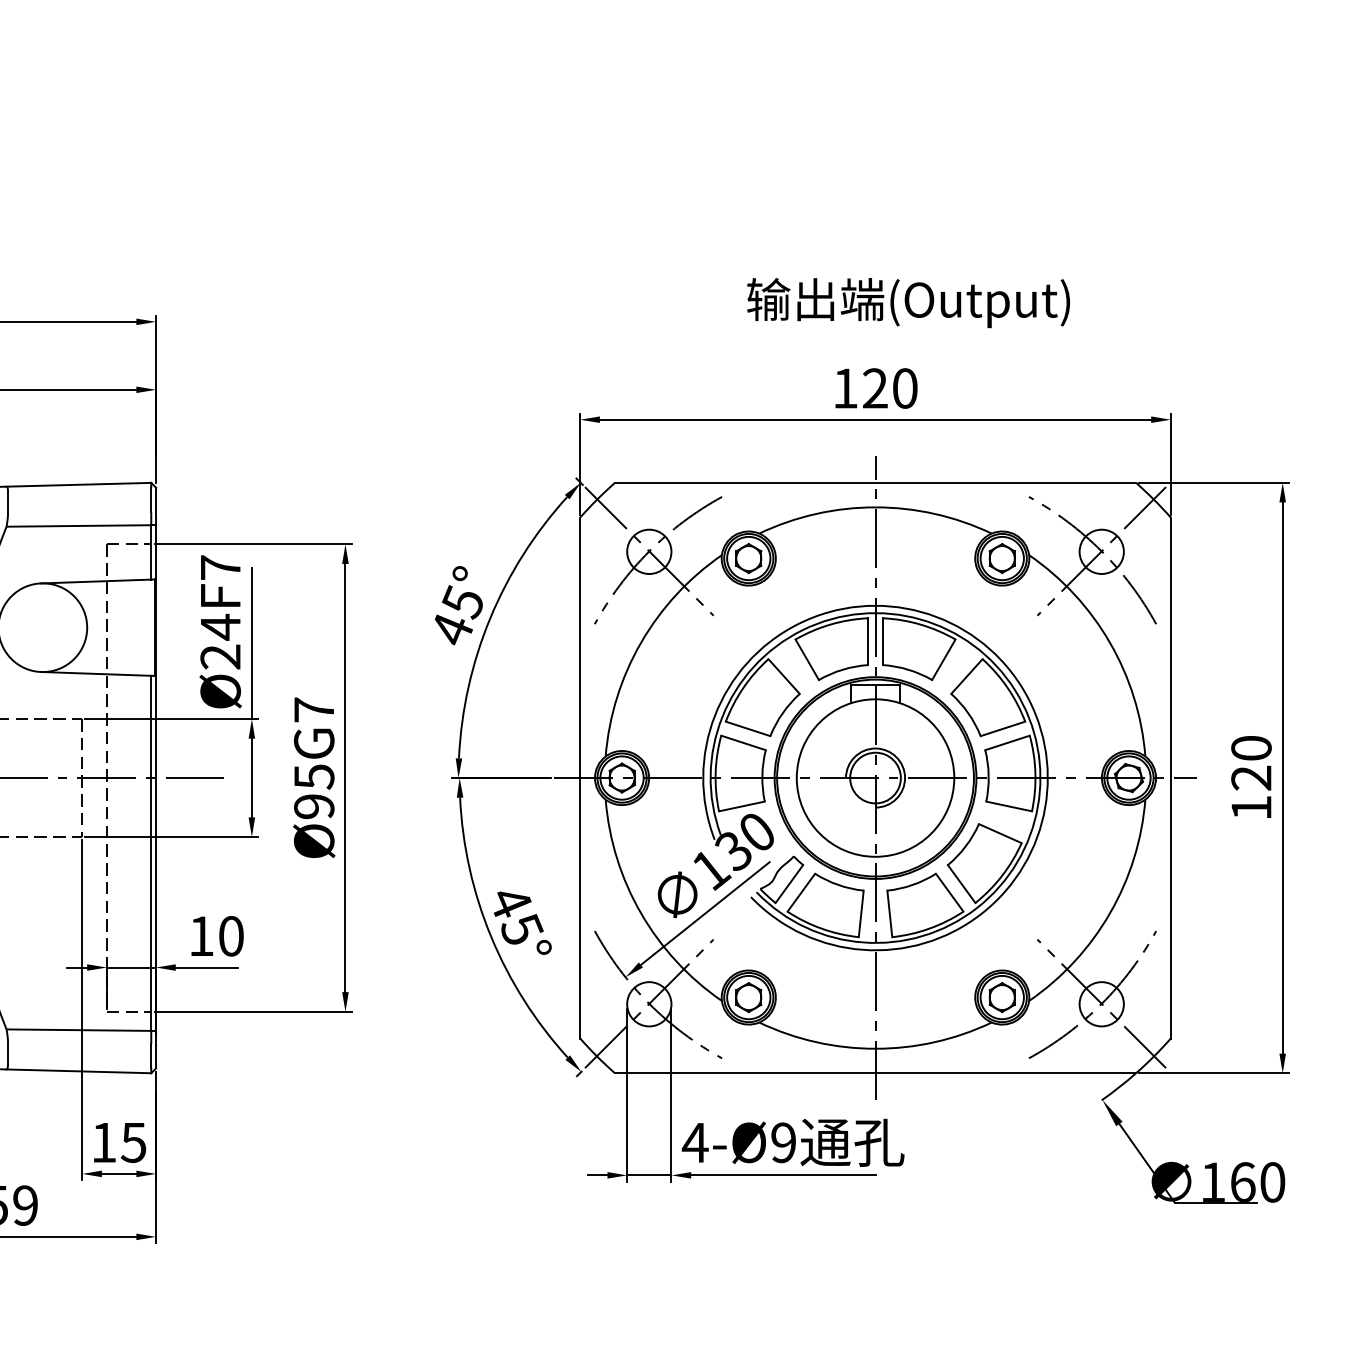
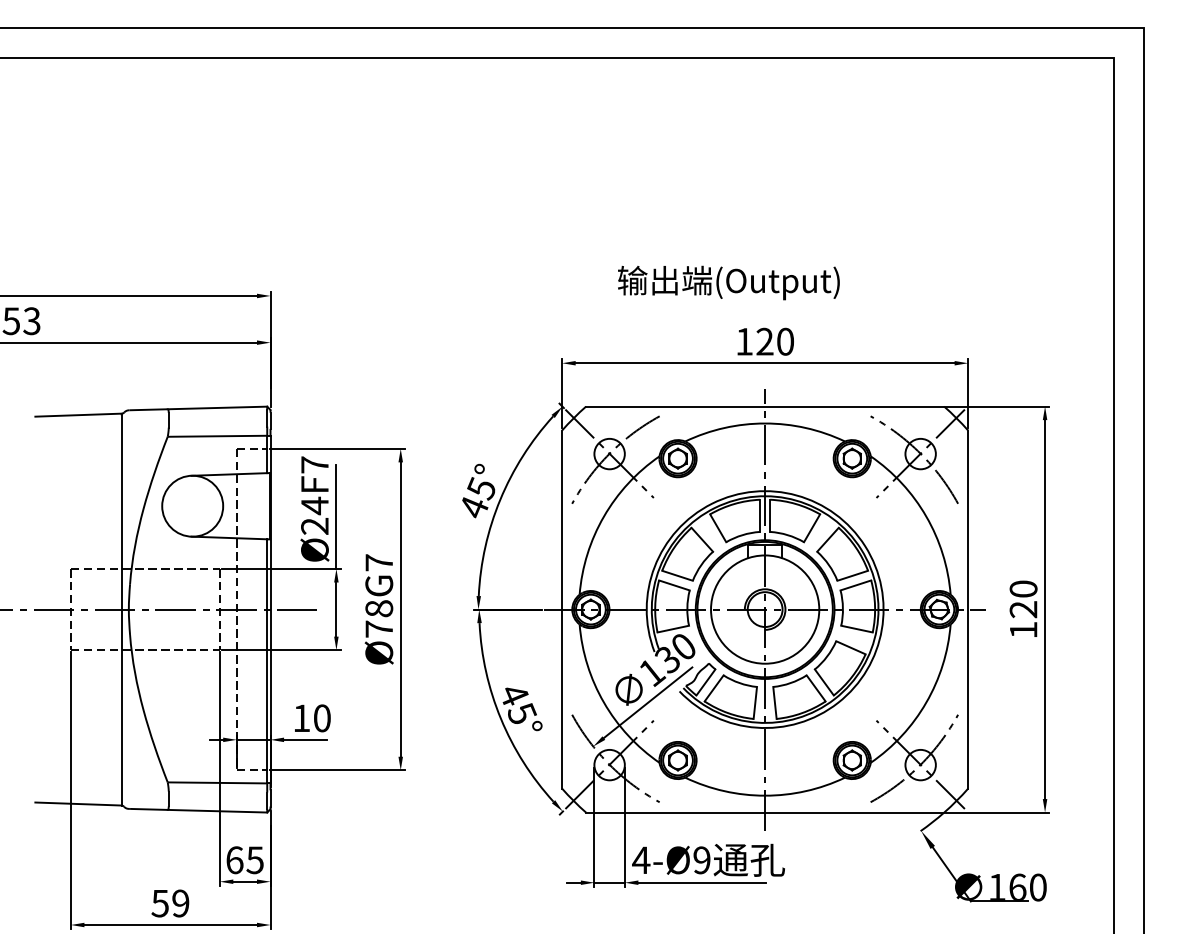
text: (908, 302) -> (728, 282), moved
text: (314, 791) -> (379, 618), Ø95G7 -> Ø78G7
text: (103, 1143) -> (234, 860), 15 -> 65

